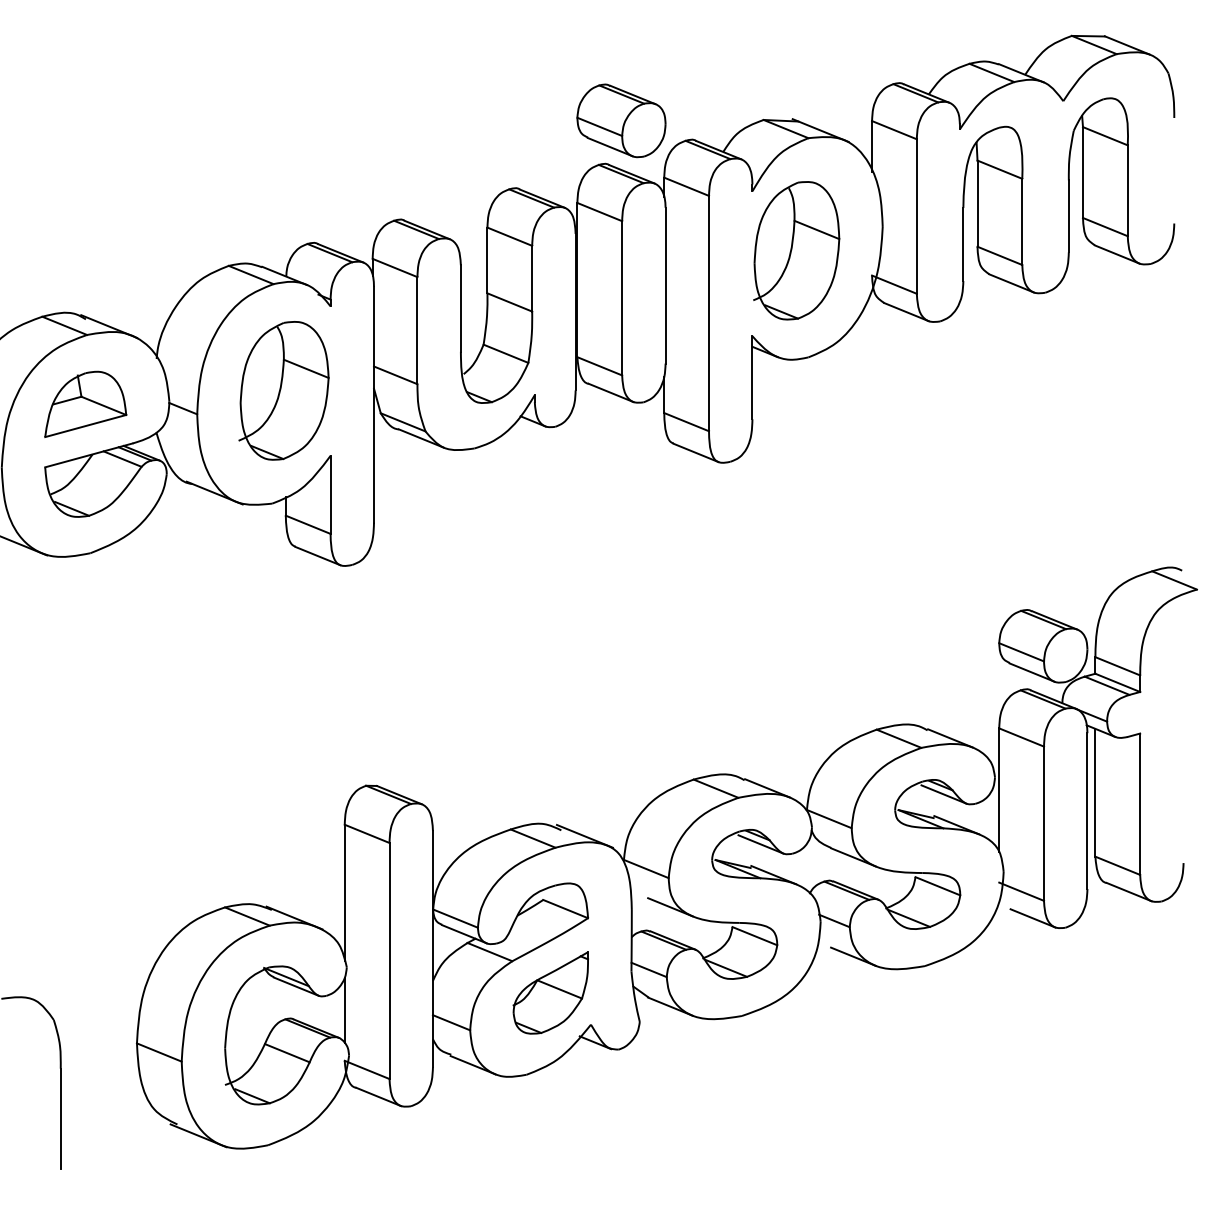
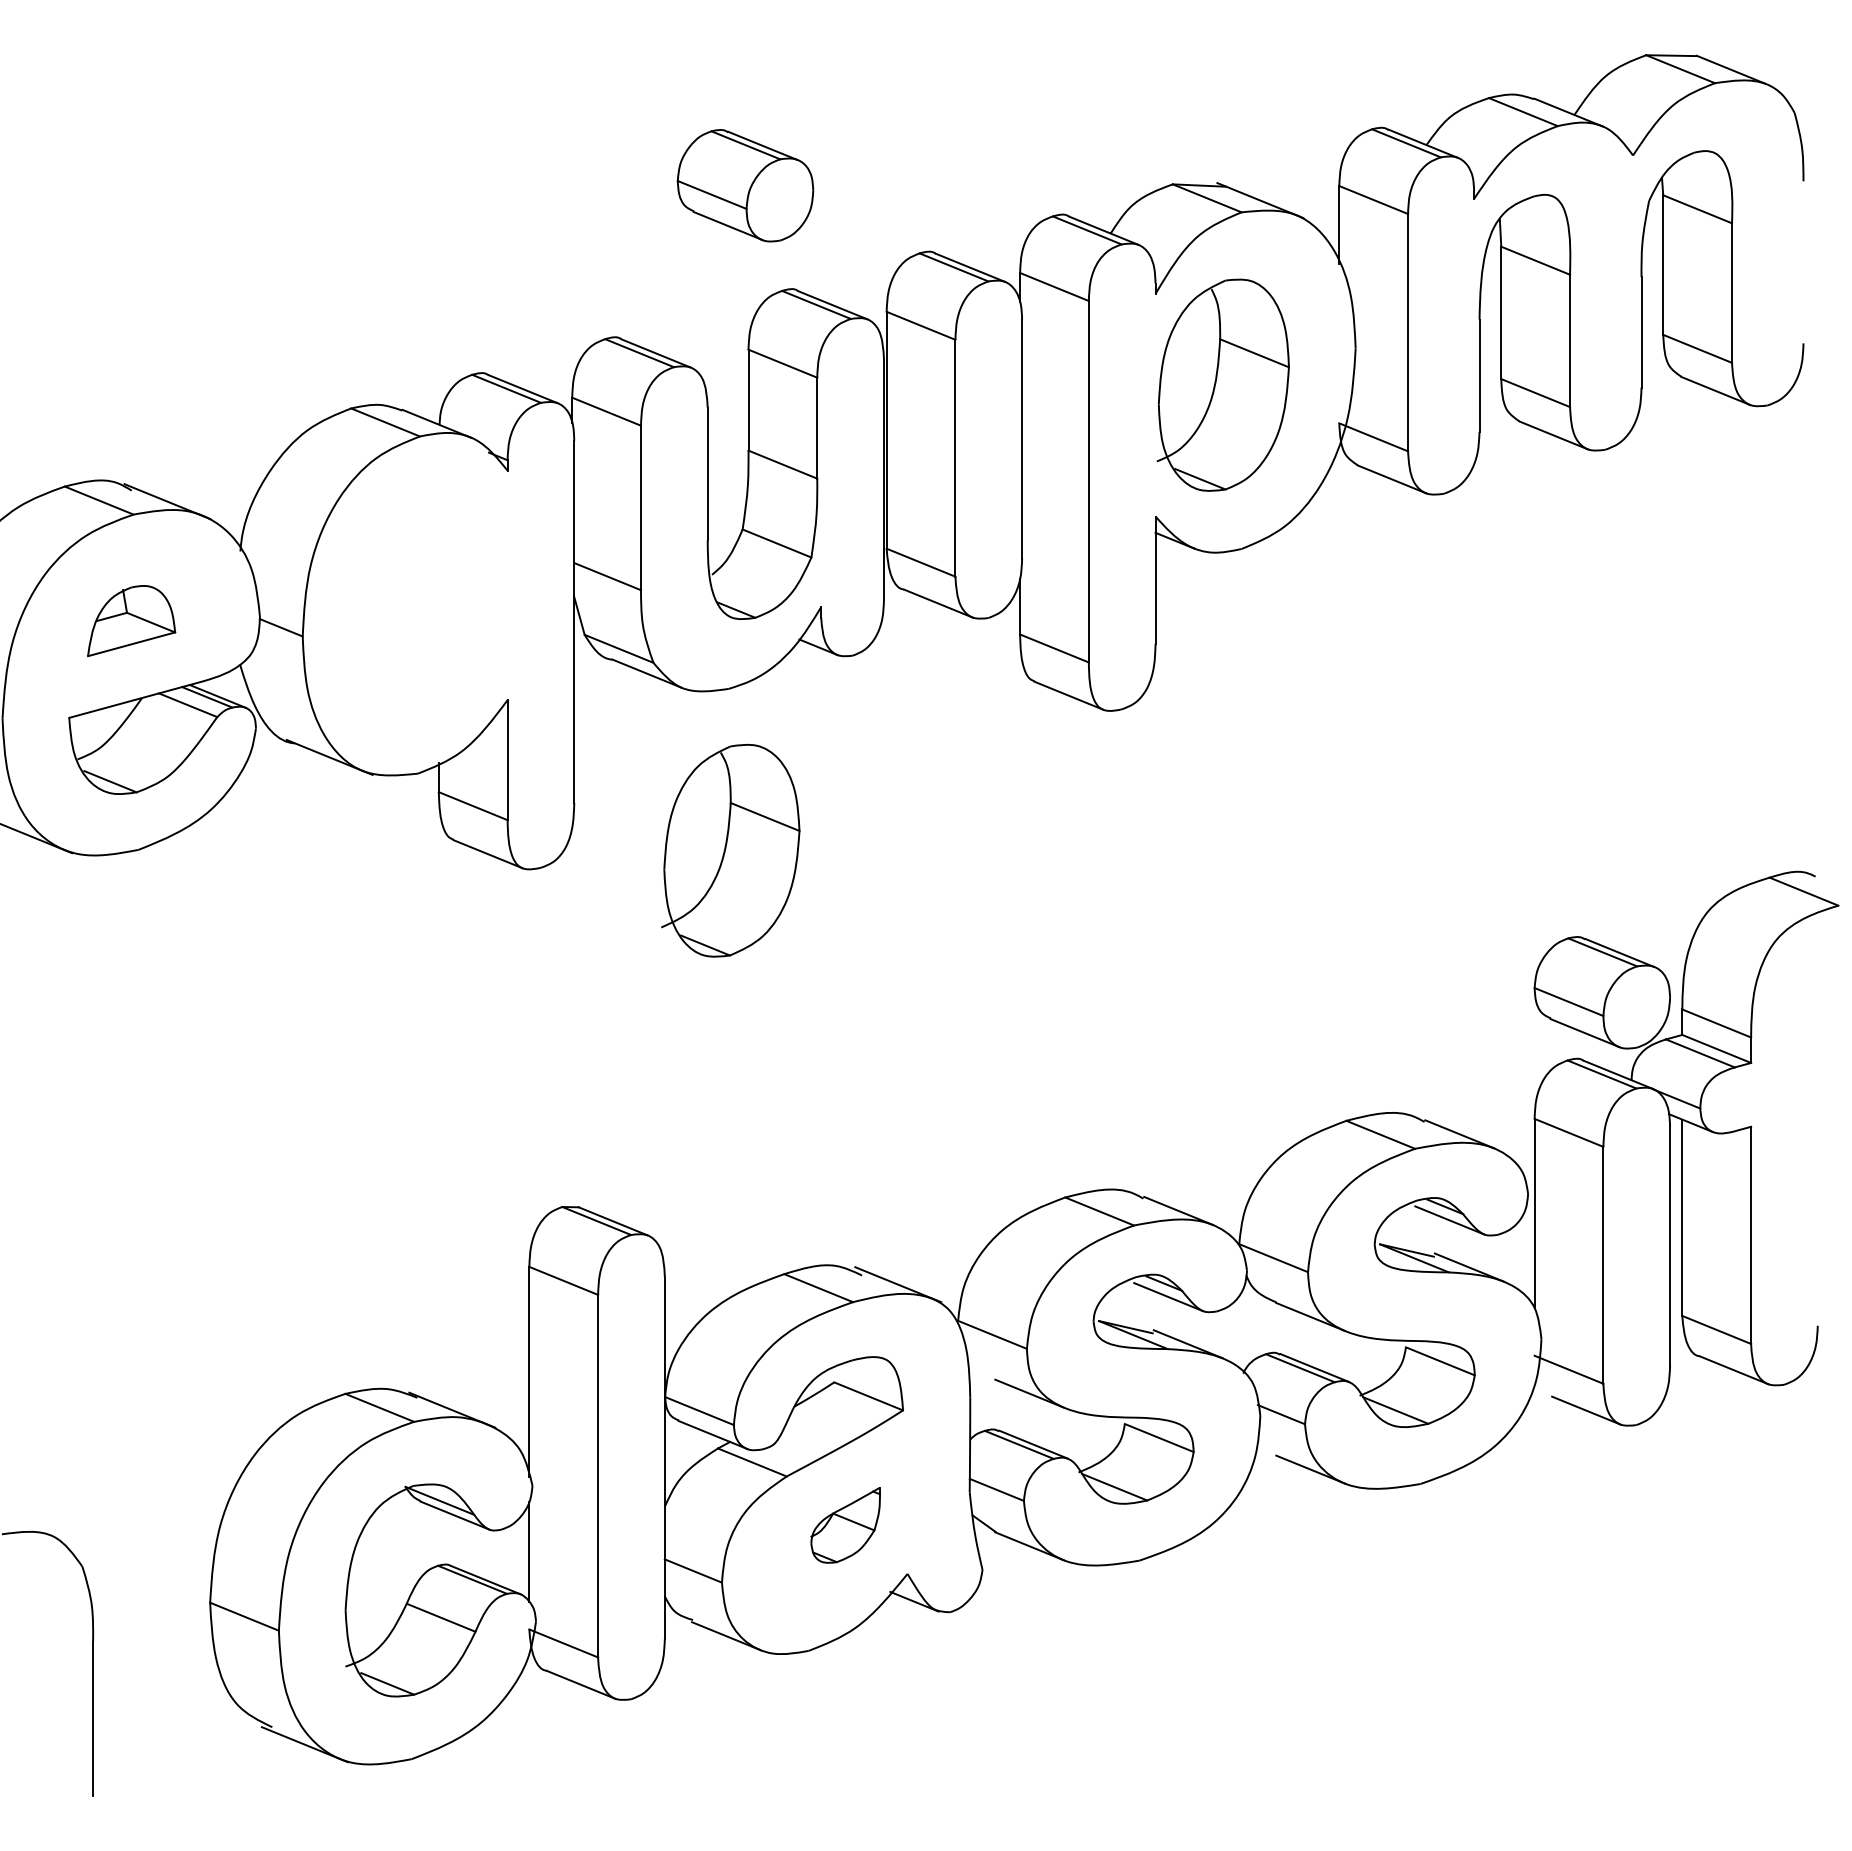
part: (621, 120) -> (745, 185), moved
part: (283, 390) -> (730, 850), moved
part: (85, 403) -> (131, 619), size x0.7
part: (550, 992) -> (845, 1524), size x0.6

